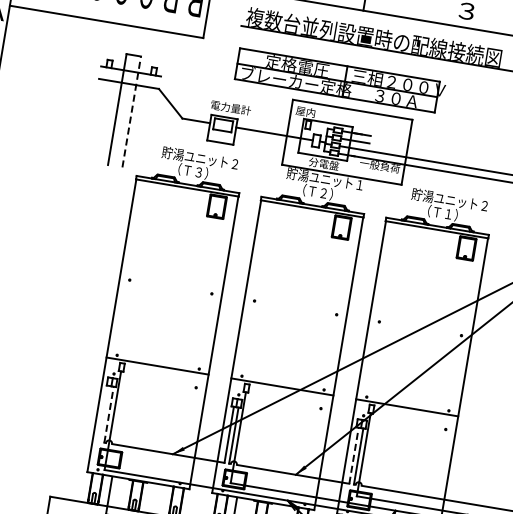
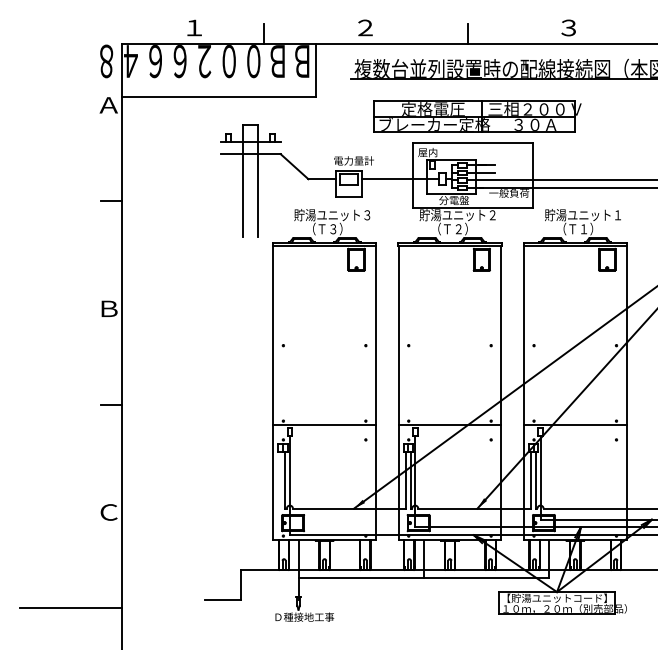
part: (340, 80) -> (477, 116), moved
line: (131, 112) -> (257, 181), dashed -> solid
text: (235, 164) -> (367, 215), 貯湯ユニット２ -> 貯湯ユニット３
text: (359, 184) -> (492, 214), 貯湯ユニット１ -> 貯湯ユニット２
text: (484, 205) -> (617, 214), 貯湯ユニット２ -> 貯湯ユニット１
line: (109, 414) -> (285, 480), dashed -> solid
line: (354, 455) -> (531, 480), dashed -> solid

